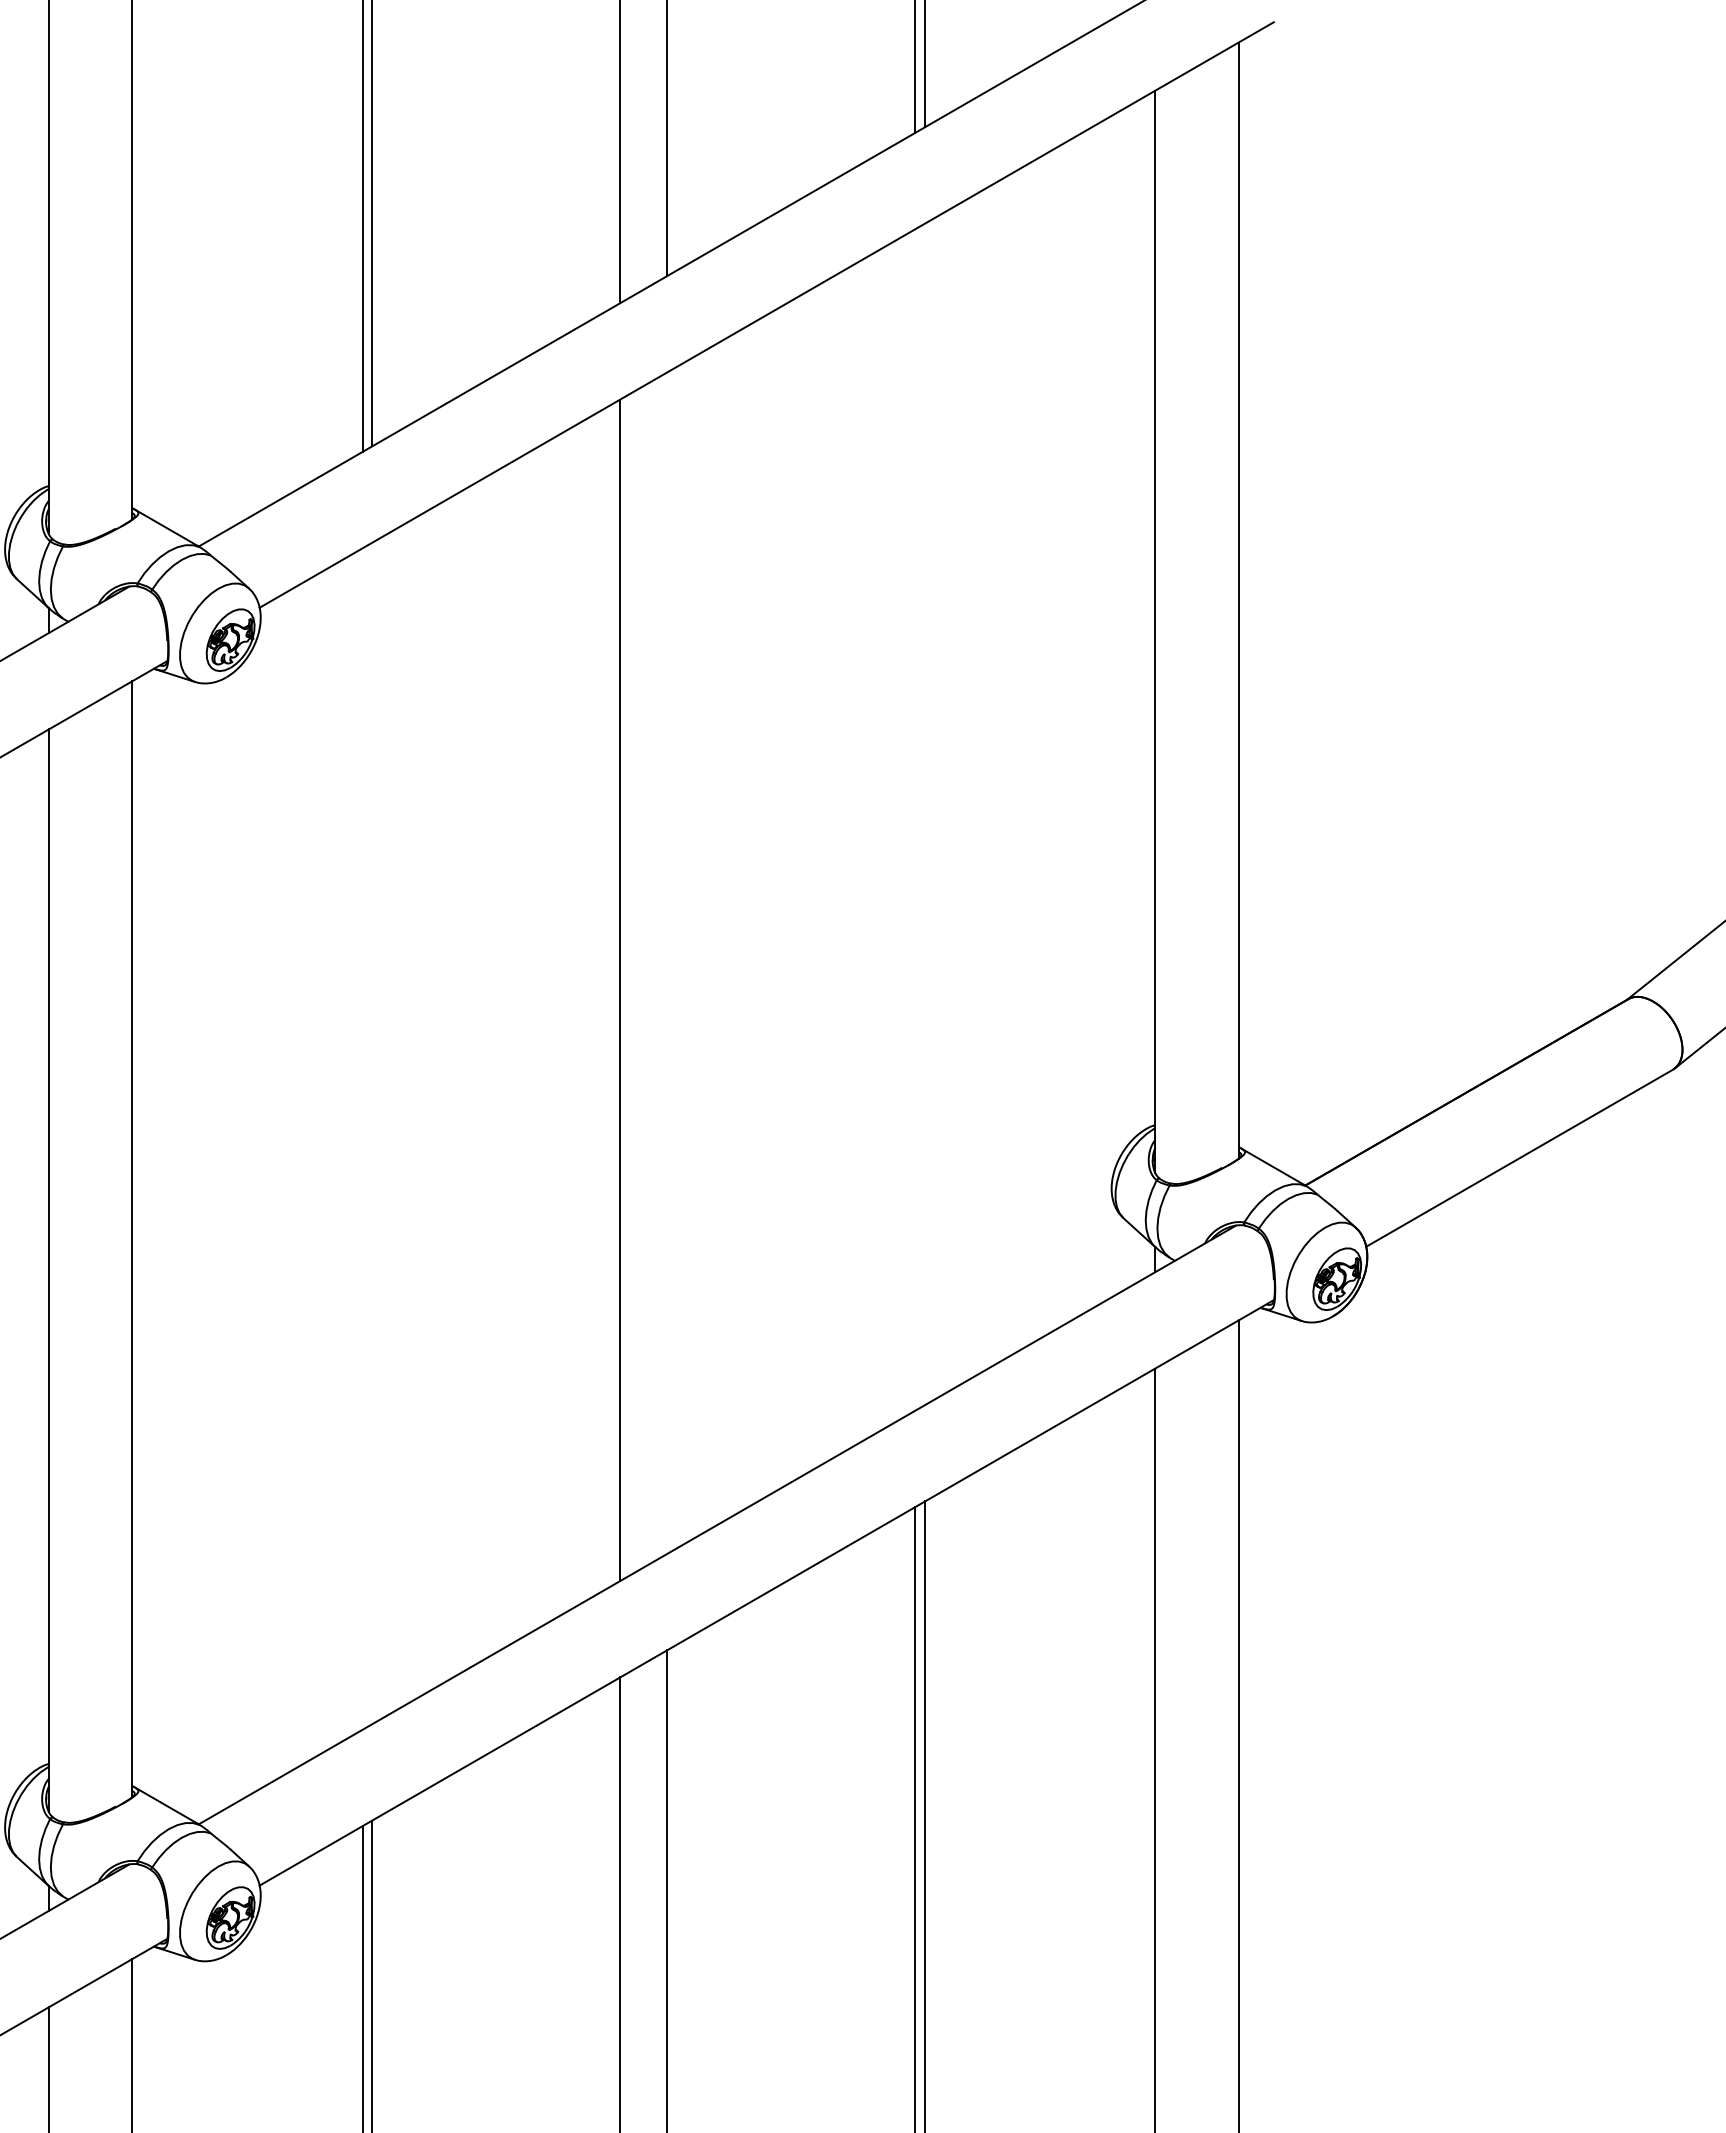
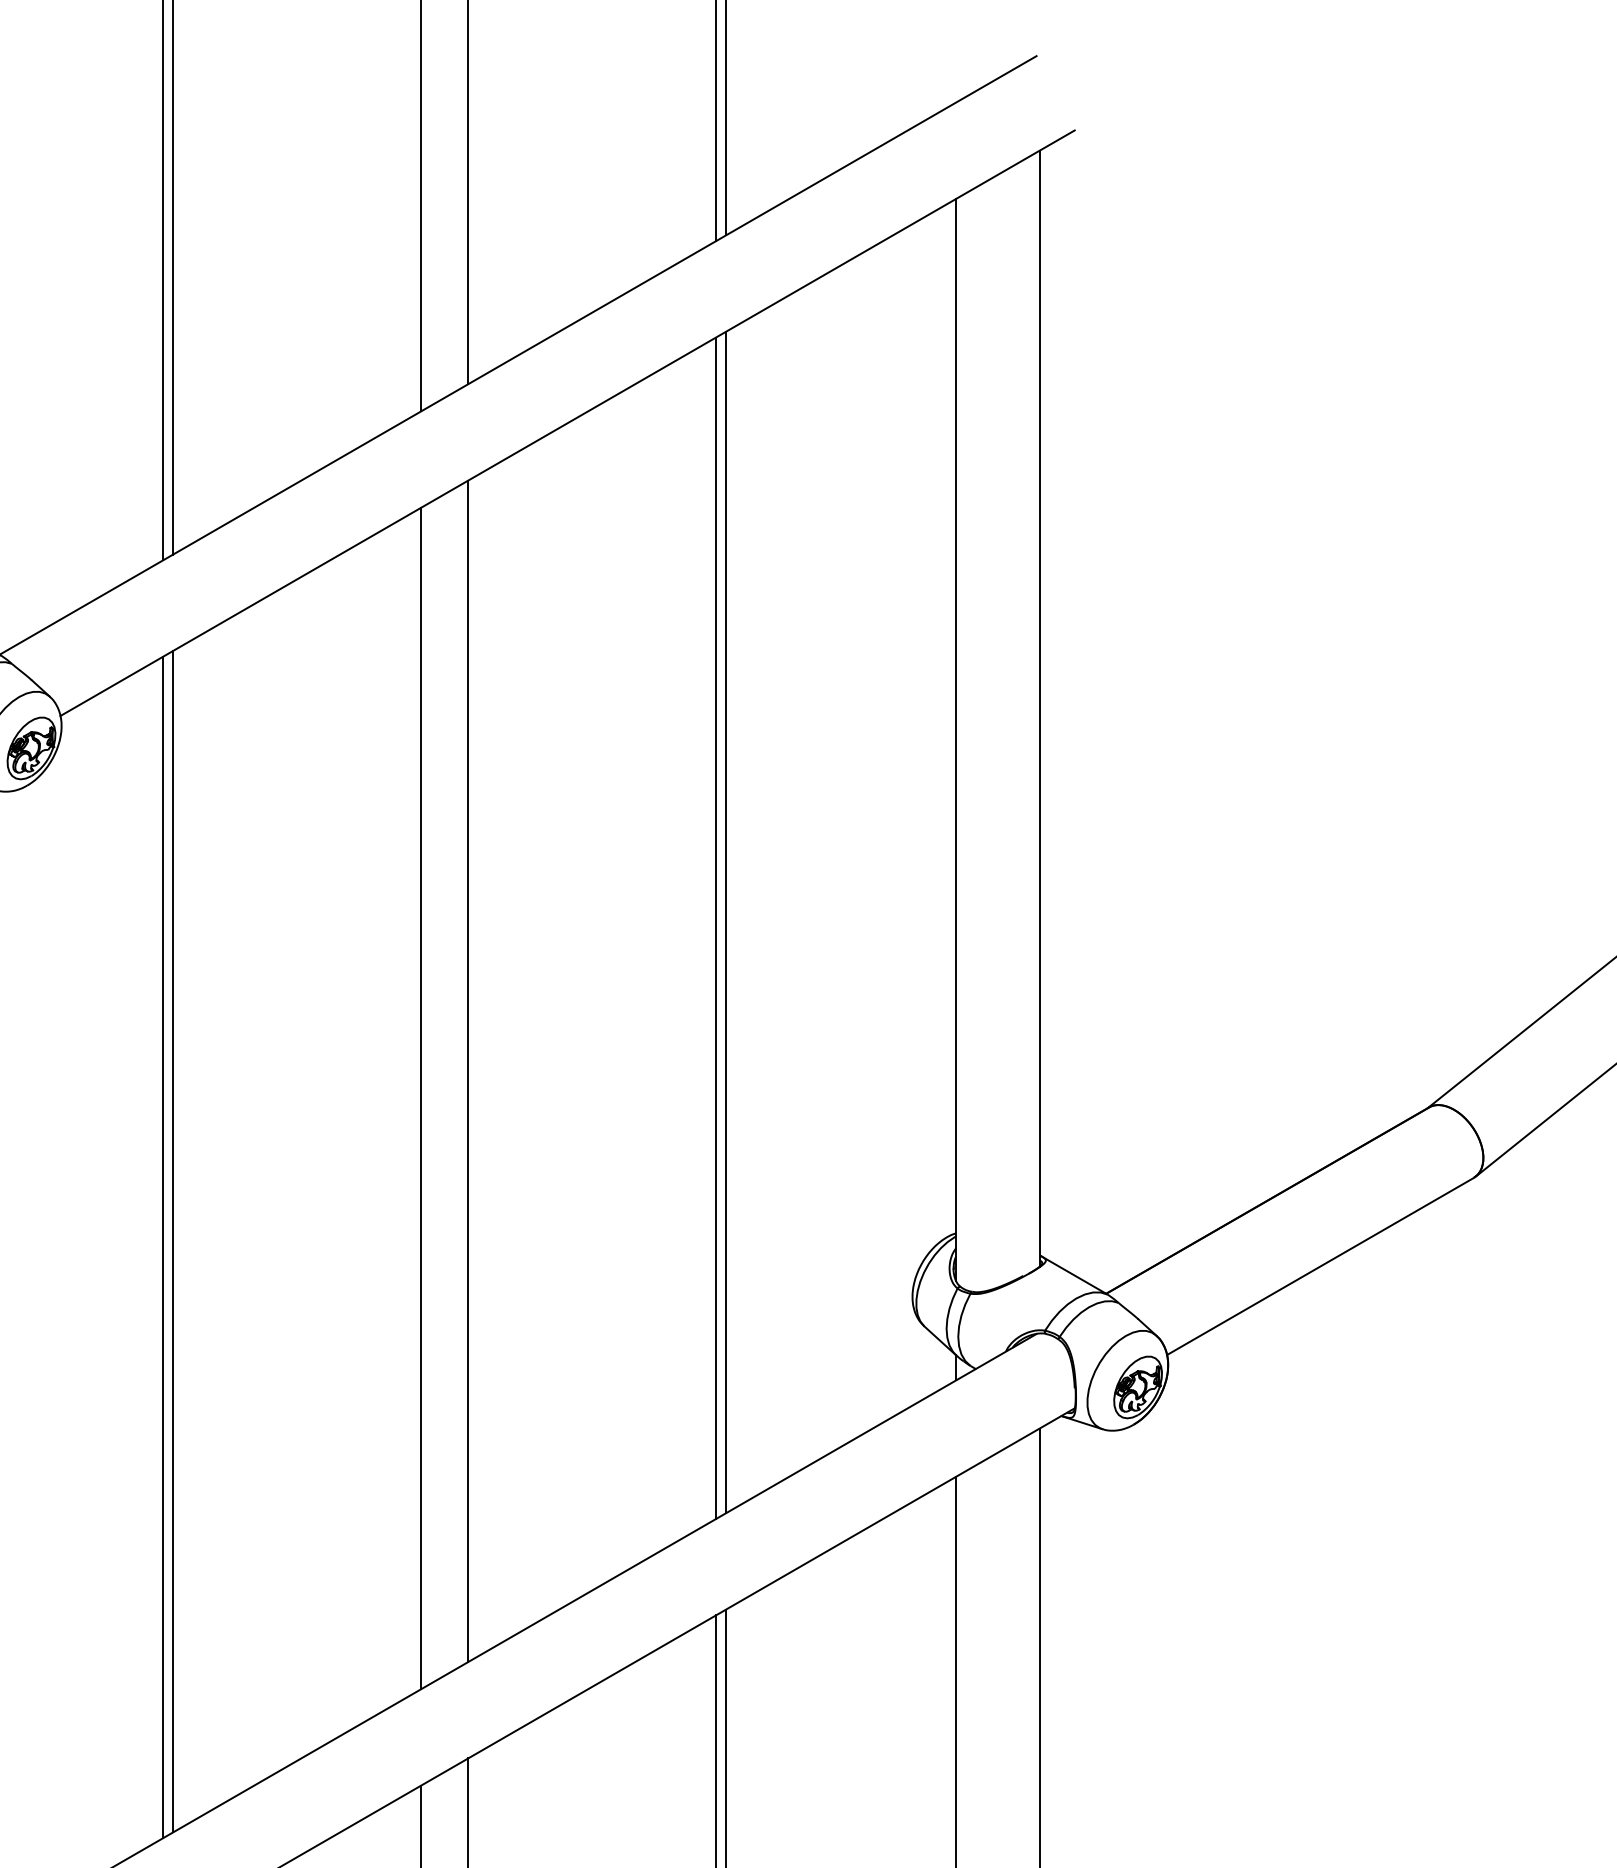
line: (925, 814) -> (726, 922), added
line: (915, 819) -> (716, 927), added
line: (667, 962) -> (468, 1070), added
line: (372, 1133) -> (173, 1241), added
line: (362, 1138) -> (163, 1246), added

